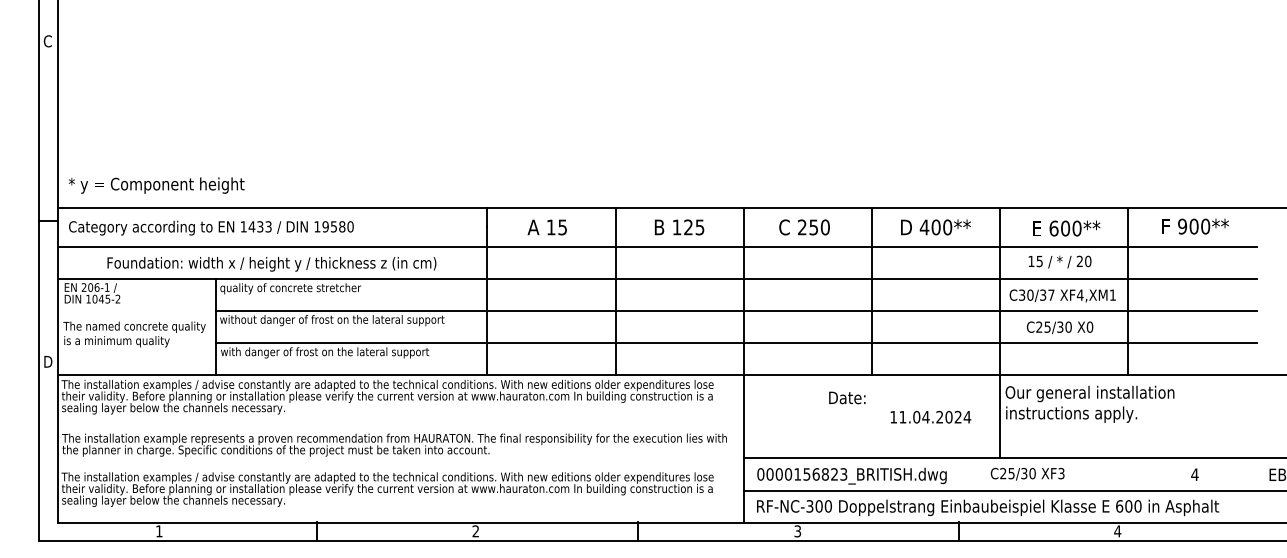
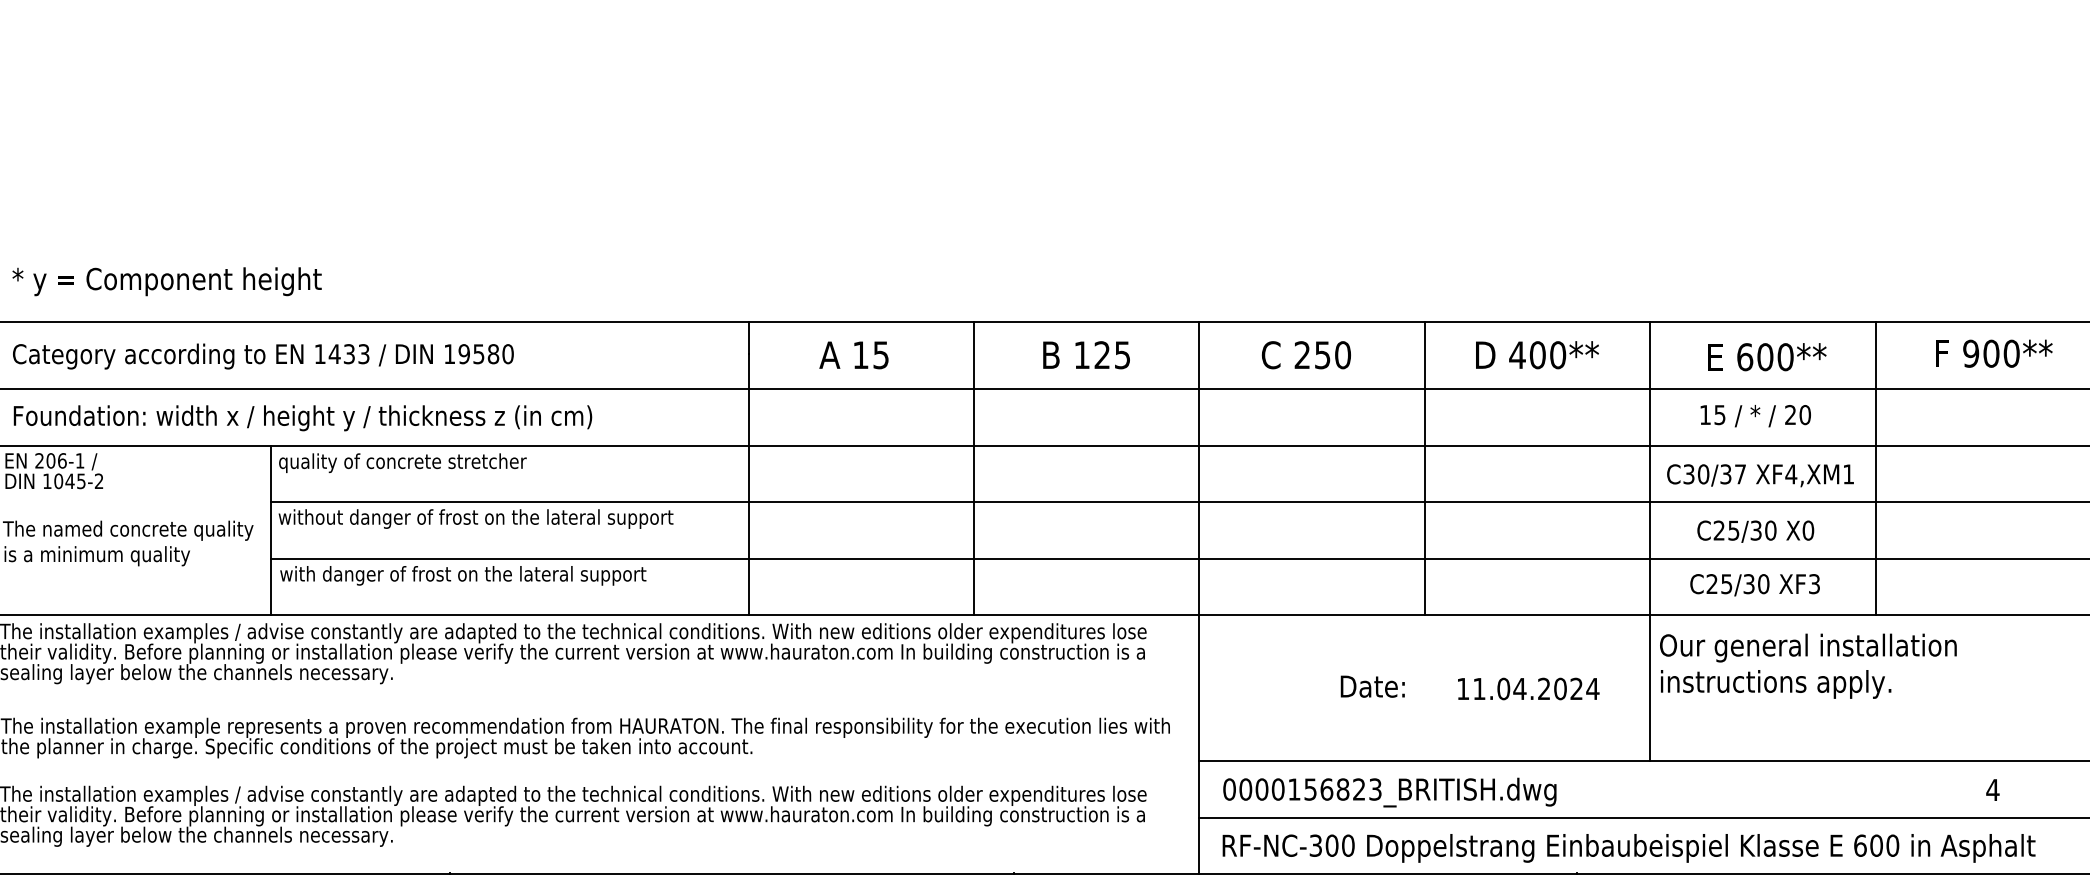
text: (271, 264) -> (302, 418), moved
text: (847, 397) -> (1373, 685), moved
text: (1027, 474) -> (1754, 585), moved

